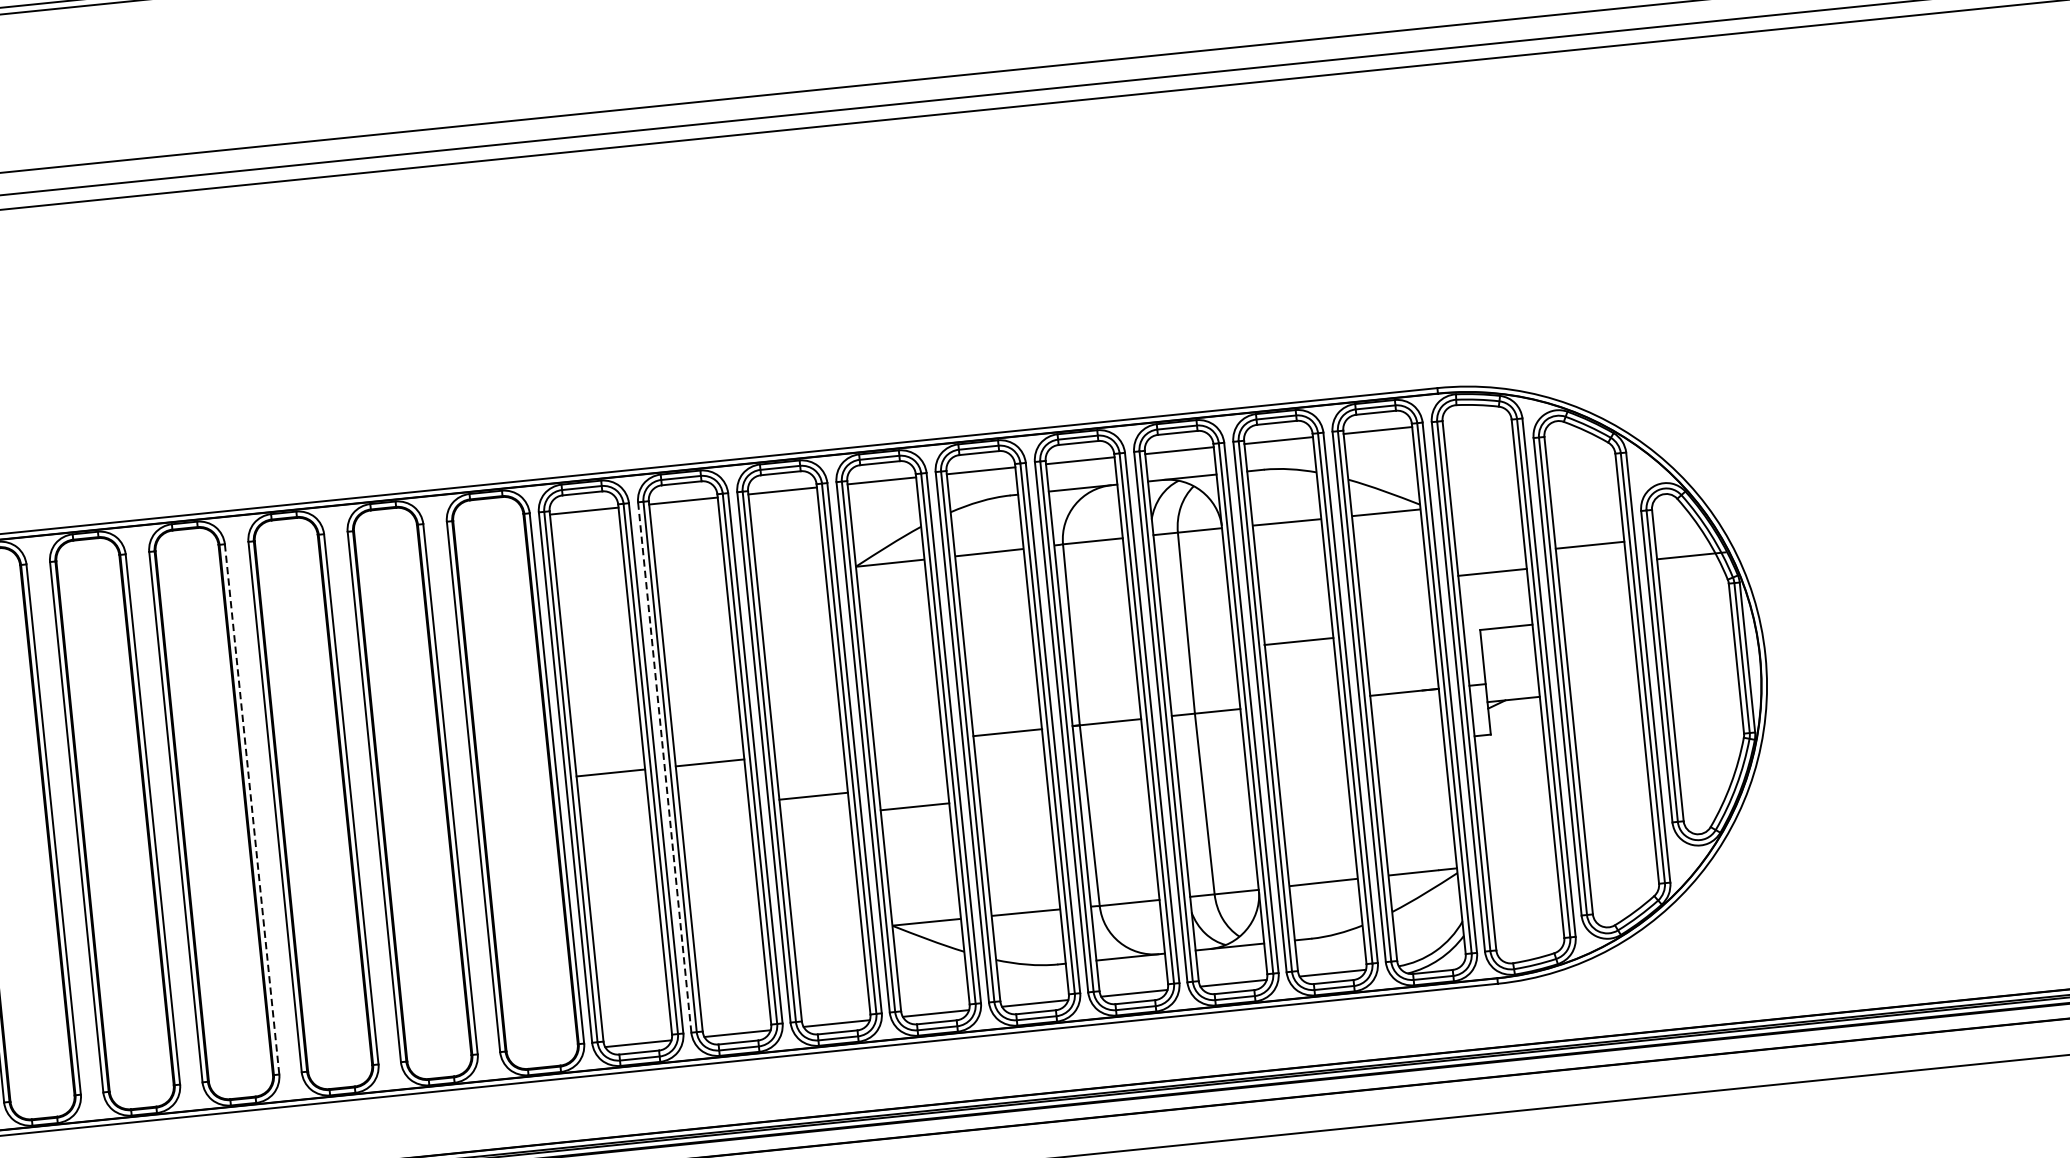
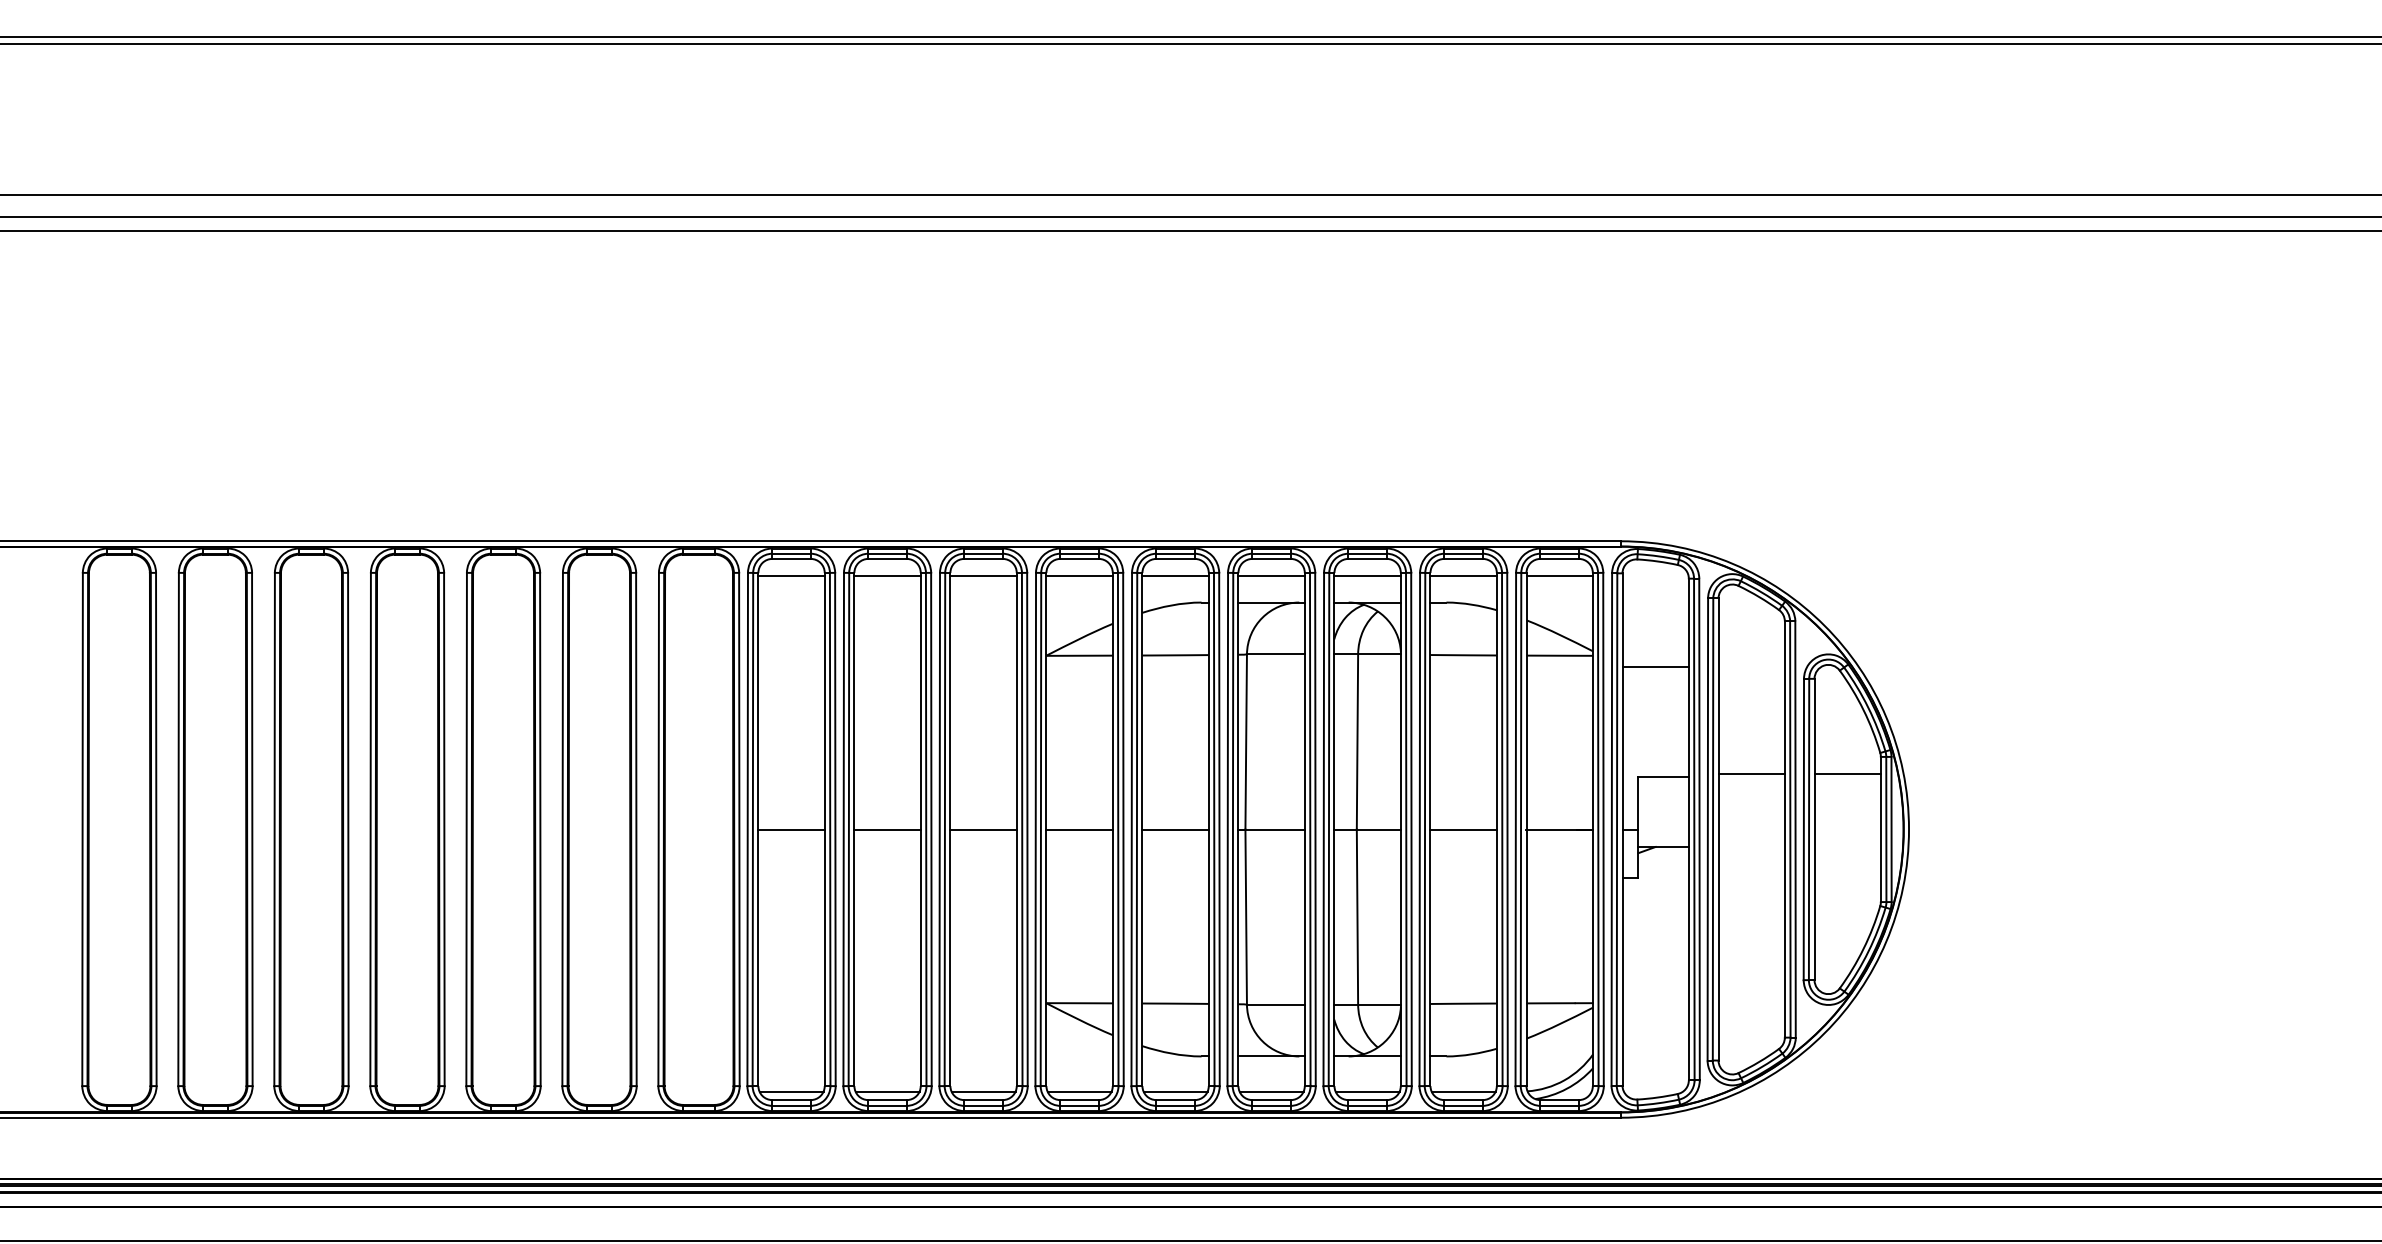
line: (1589, 545) -> (1751, 773), moved
line: (1691, 555) -> (1847, 773), moved
line: (1492, 572) -> (1655, 667), moved
line: (1298, 641) -> (1463, 829), moved
line: (664, 767) -> (843, 829), dashed -> solid
line: (813, 796) -> (983, 829), moved
line: (914, 806) -> (1079, 829), moved
line: (252, 809) -> (444, 829), dashed -> solid

